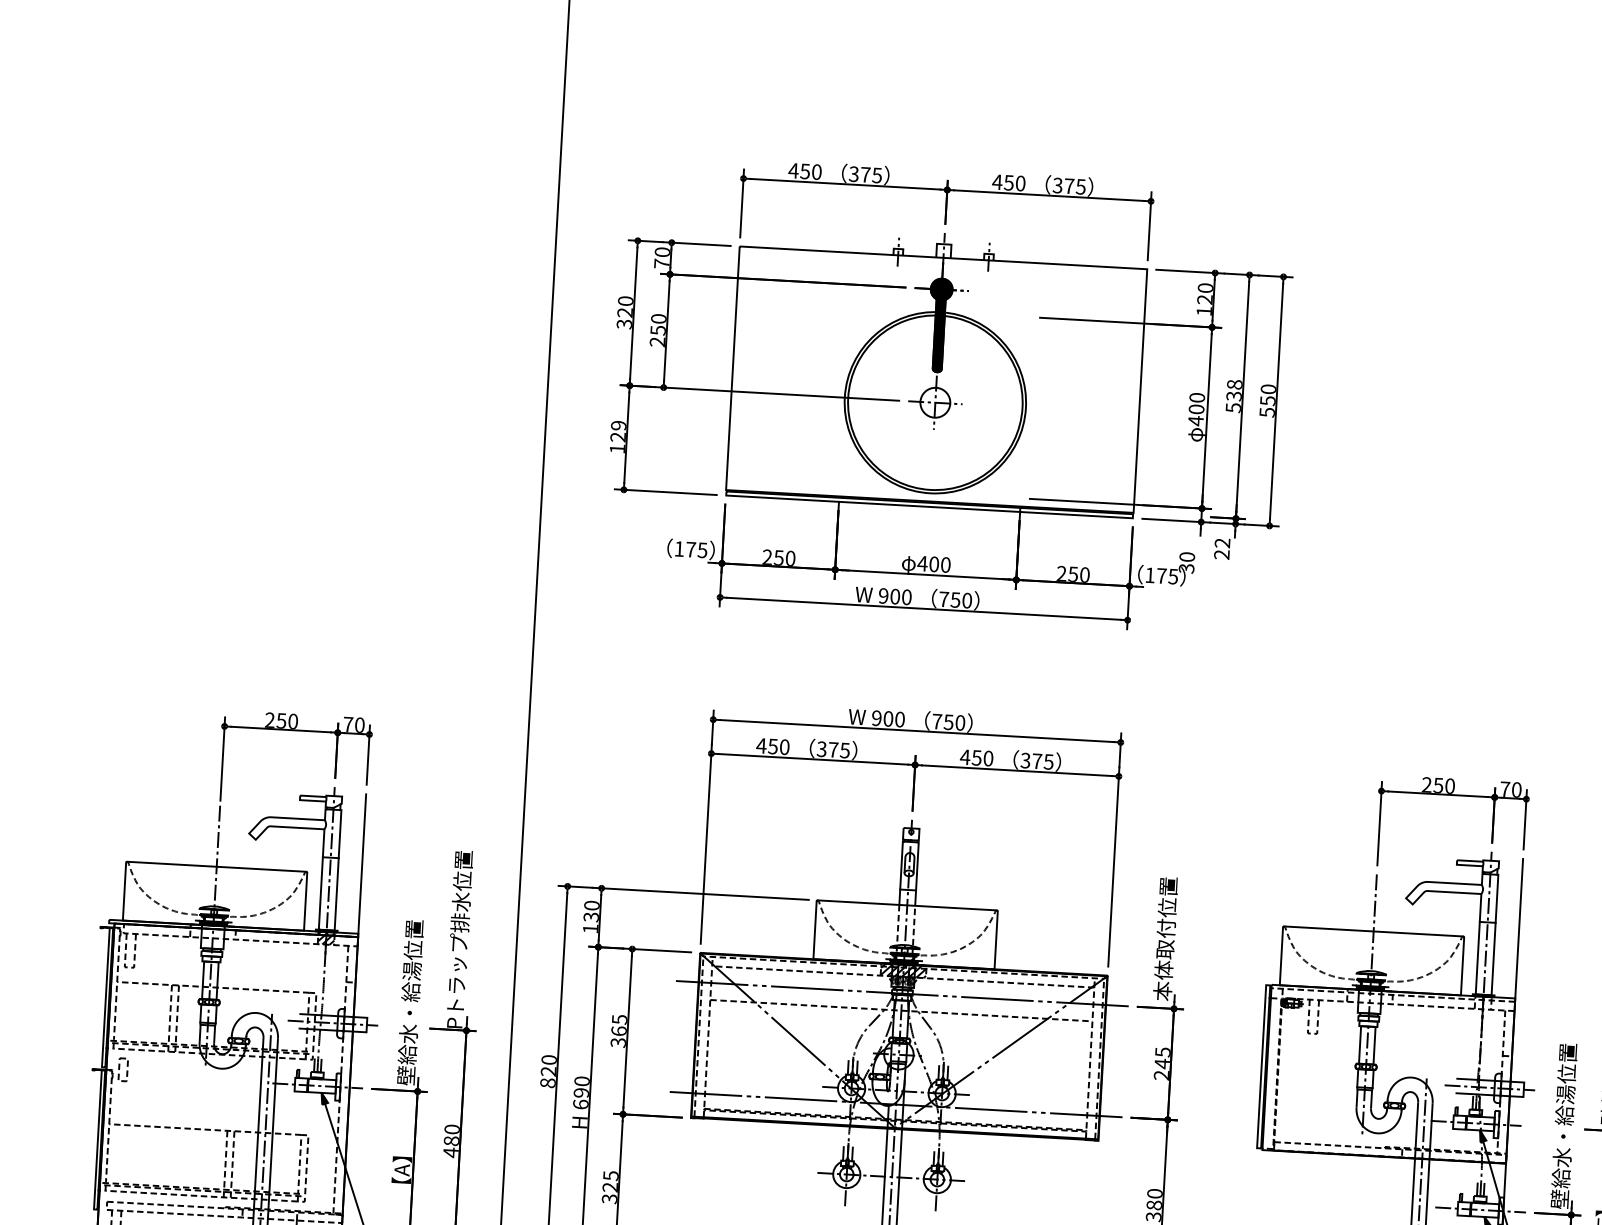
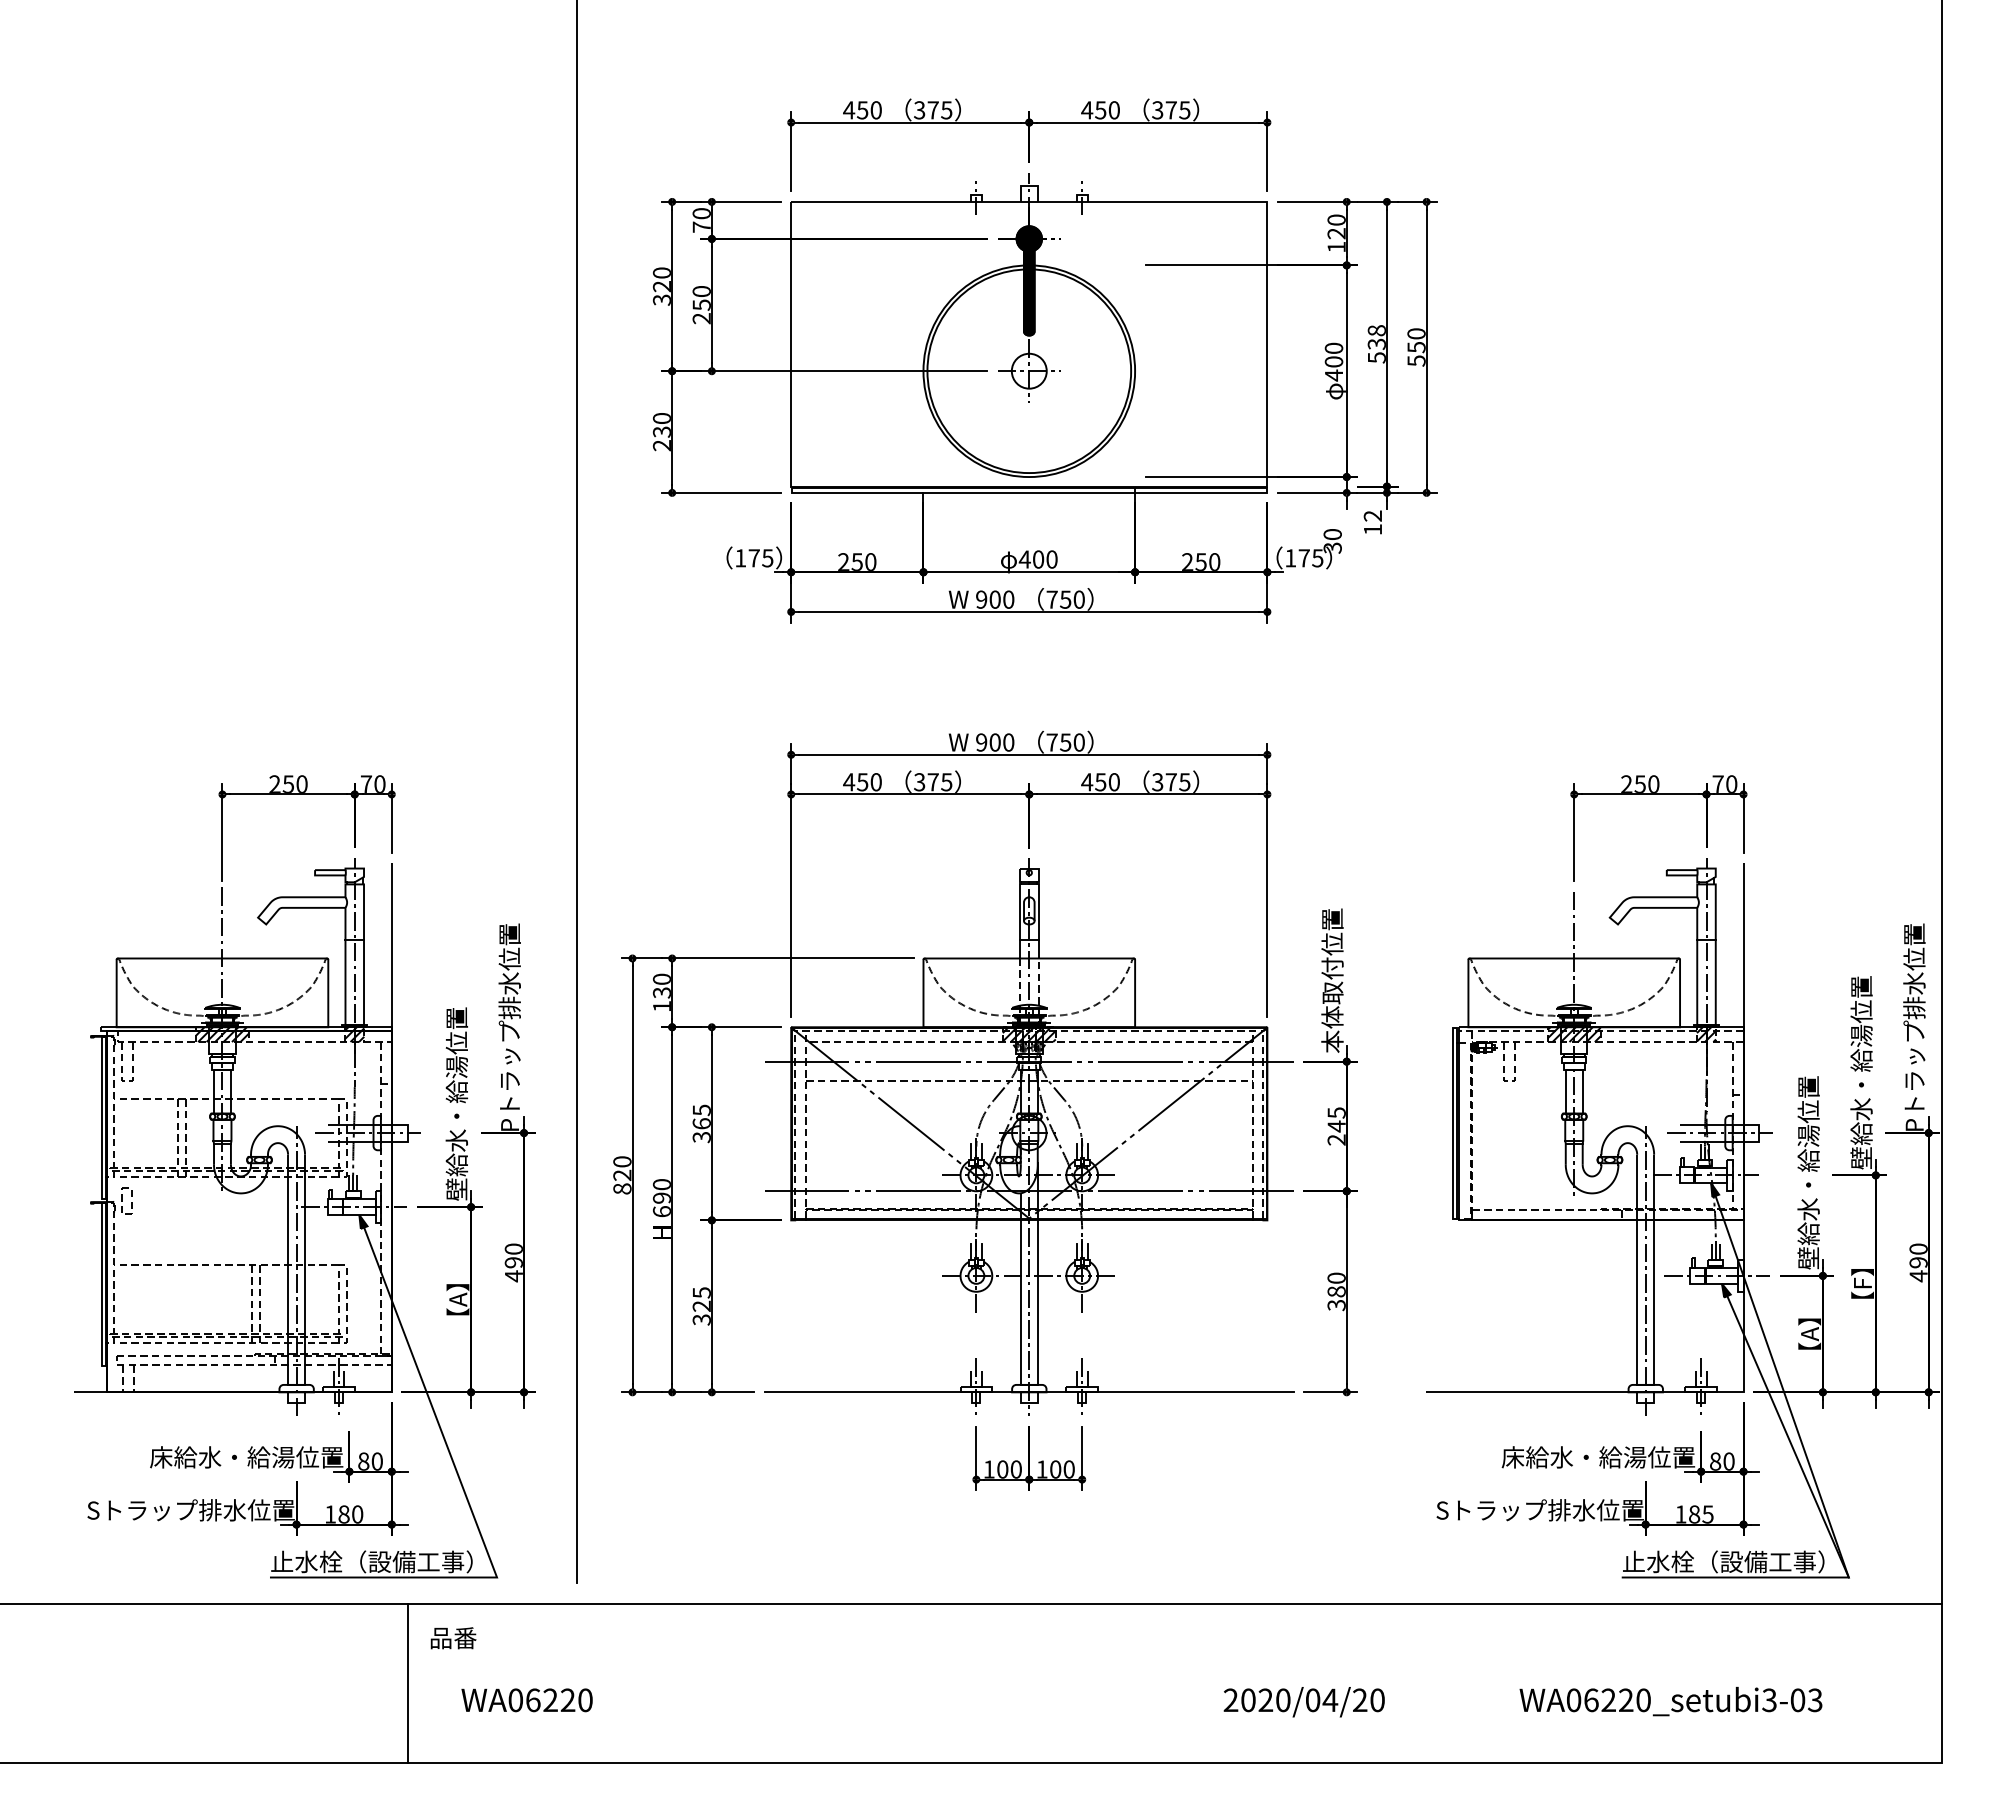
text: (617, 437) -> (661, 432), 129 -> 230
text: (1221, 554) -> (1372, 529), 22 -> 12
hatch: (213, 931) -> (222, 1034), added
hatch: (1369, 996) -> (1573, 1034), added
hatch: (1483, 1002) -> (1706, 1034), added
text: (451, 1140) -> (513, 1262), 480 -> 490

